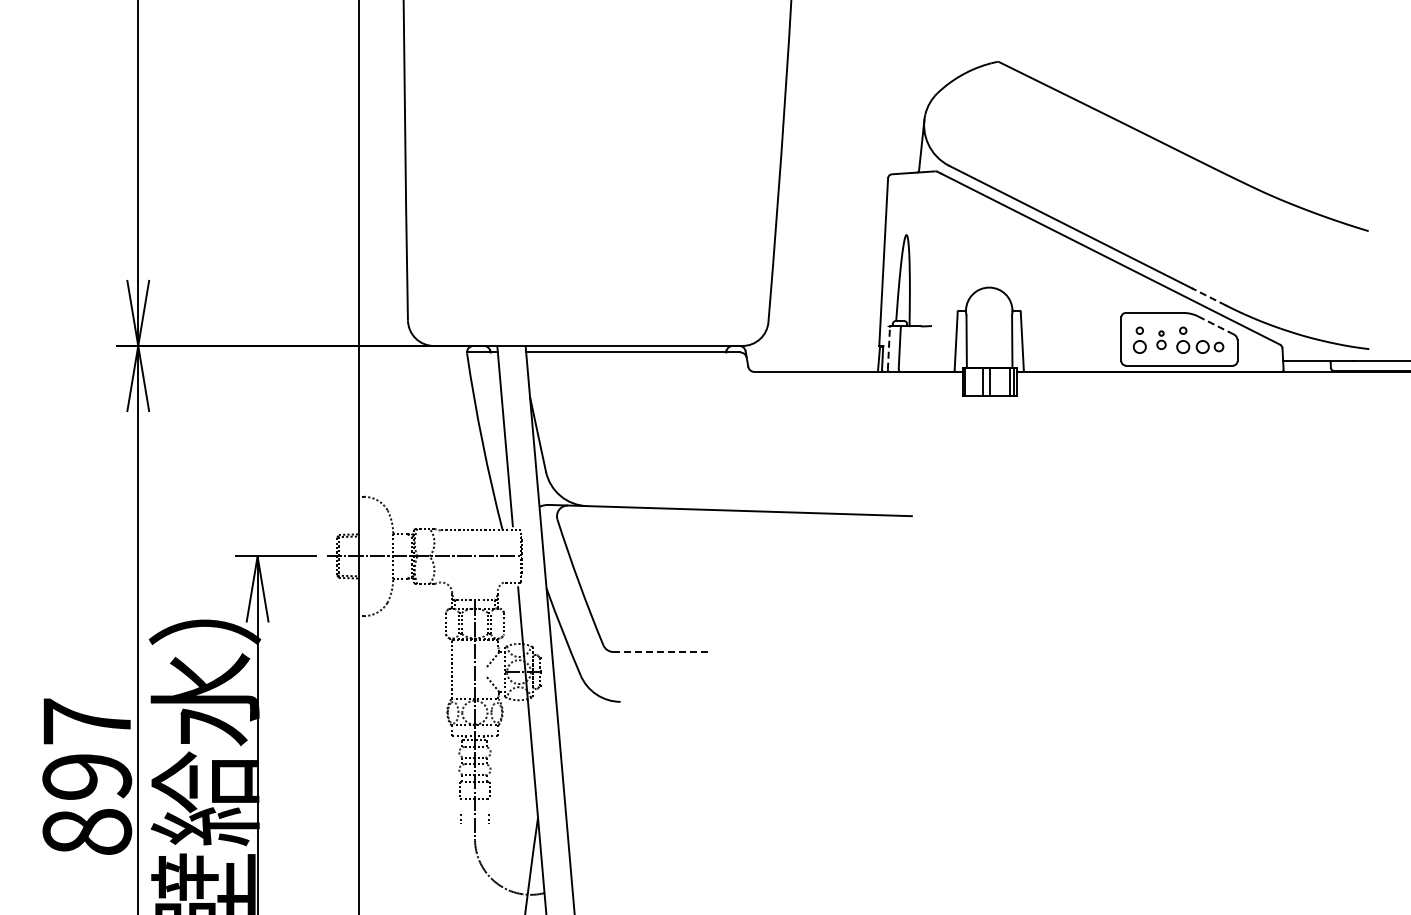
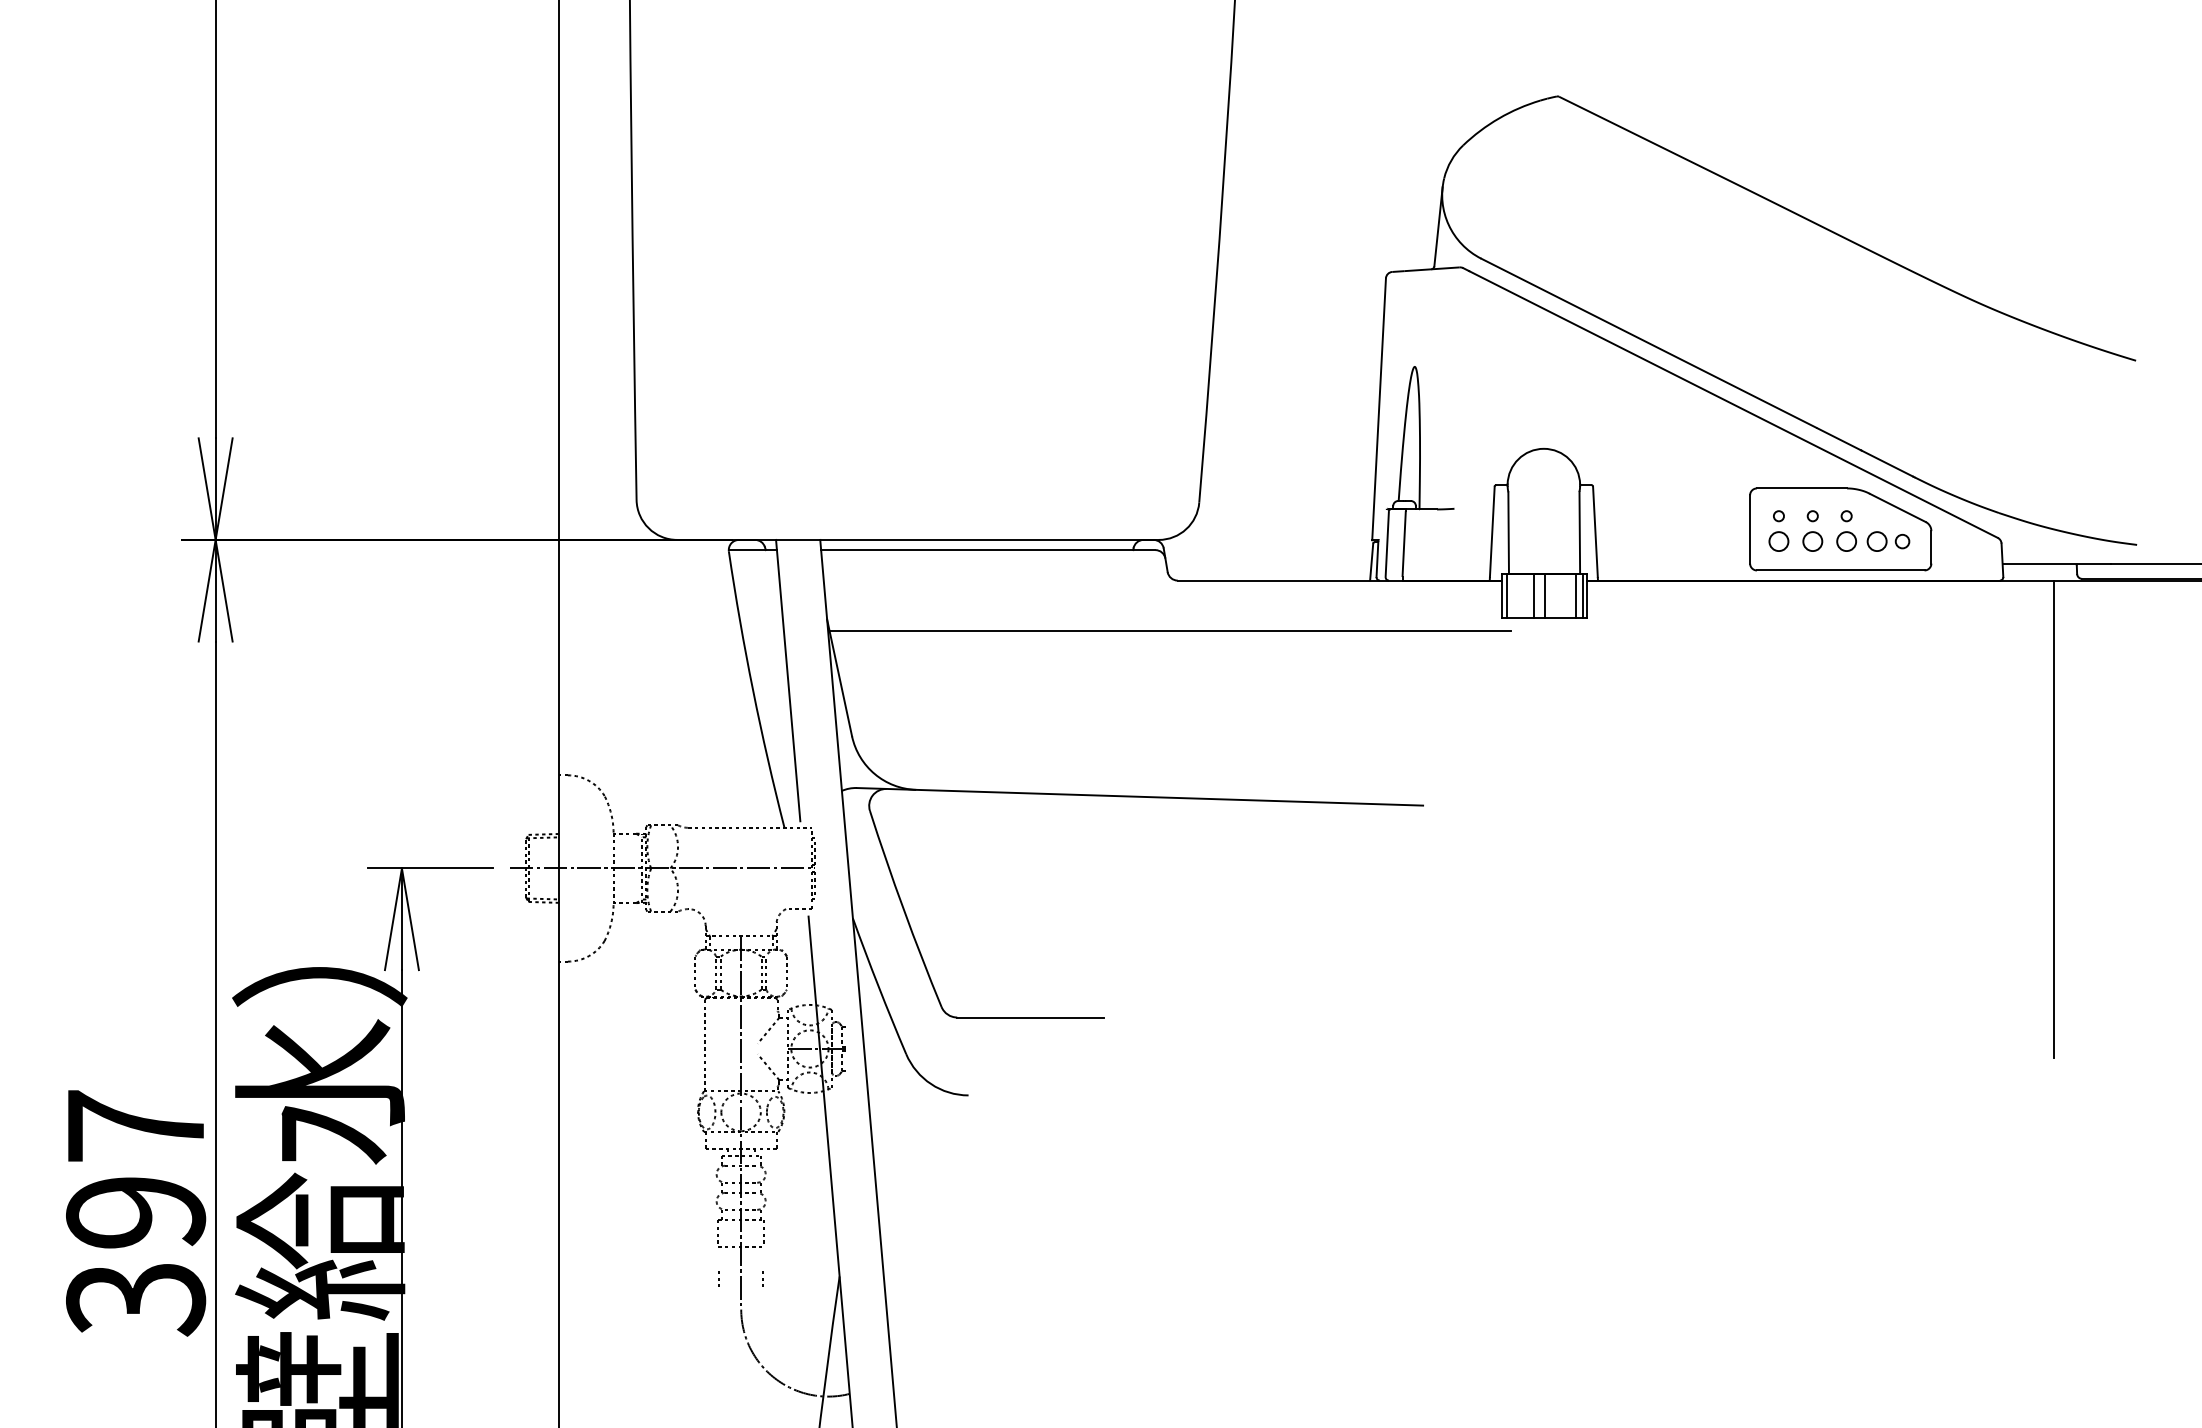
line: (1209, 296) -> (1887, 462), dashed -> solid
line: (1215, 325) -> (1897, 507), dashed -> solid
part: (1161, 339) -> (1812, 529), size x1.43
line: (888, 349) -> (1386, 545), dashed -> solid
line: (749, 404) -> (1169, 631), added
line: (1316, 525) -> (2054, 820), added
line: (660, 651) -> (1030, 1016), dashed -> solid
text: (87, 832) -> (136, 1299), 897 -> 397

